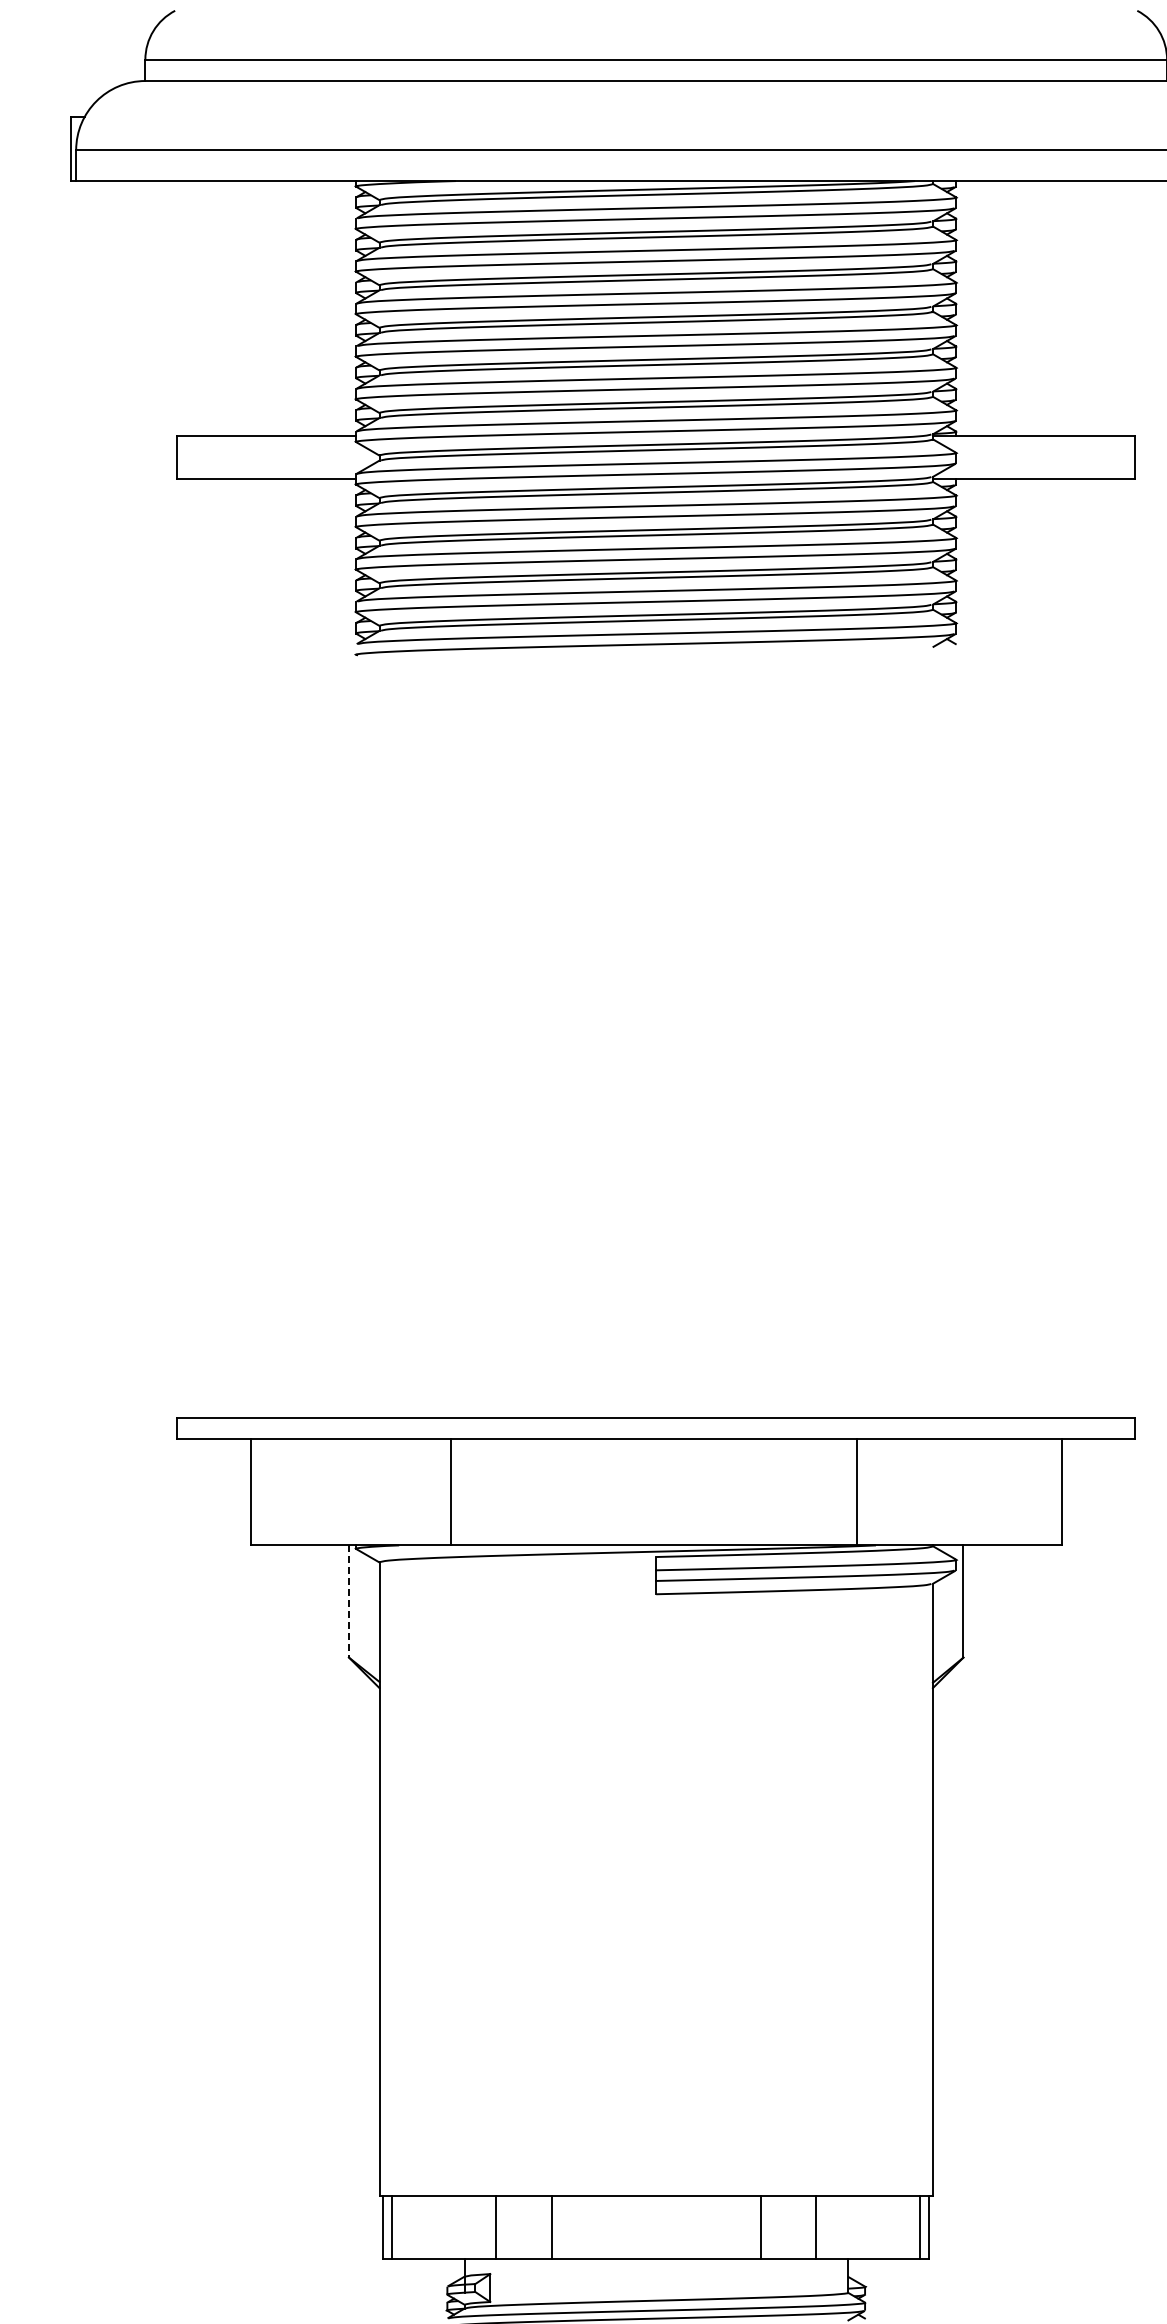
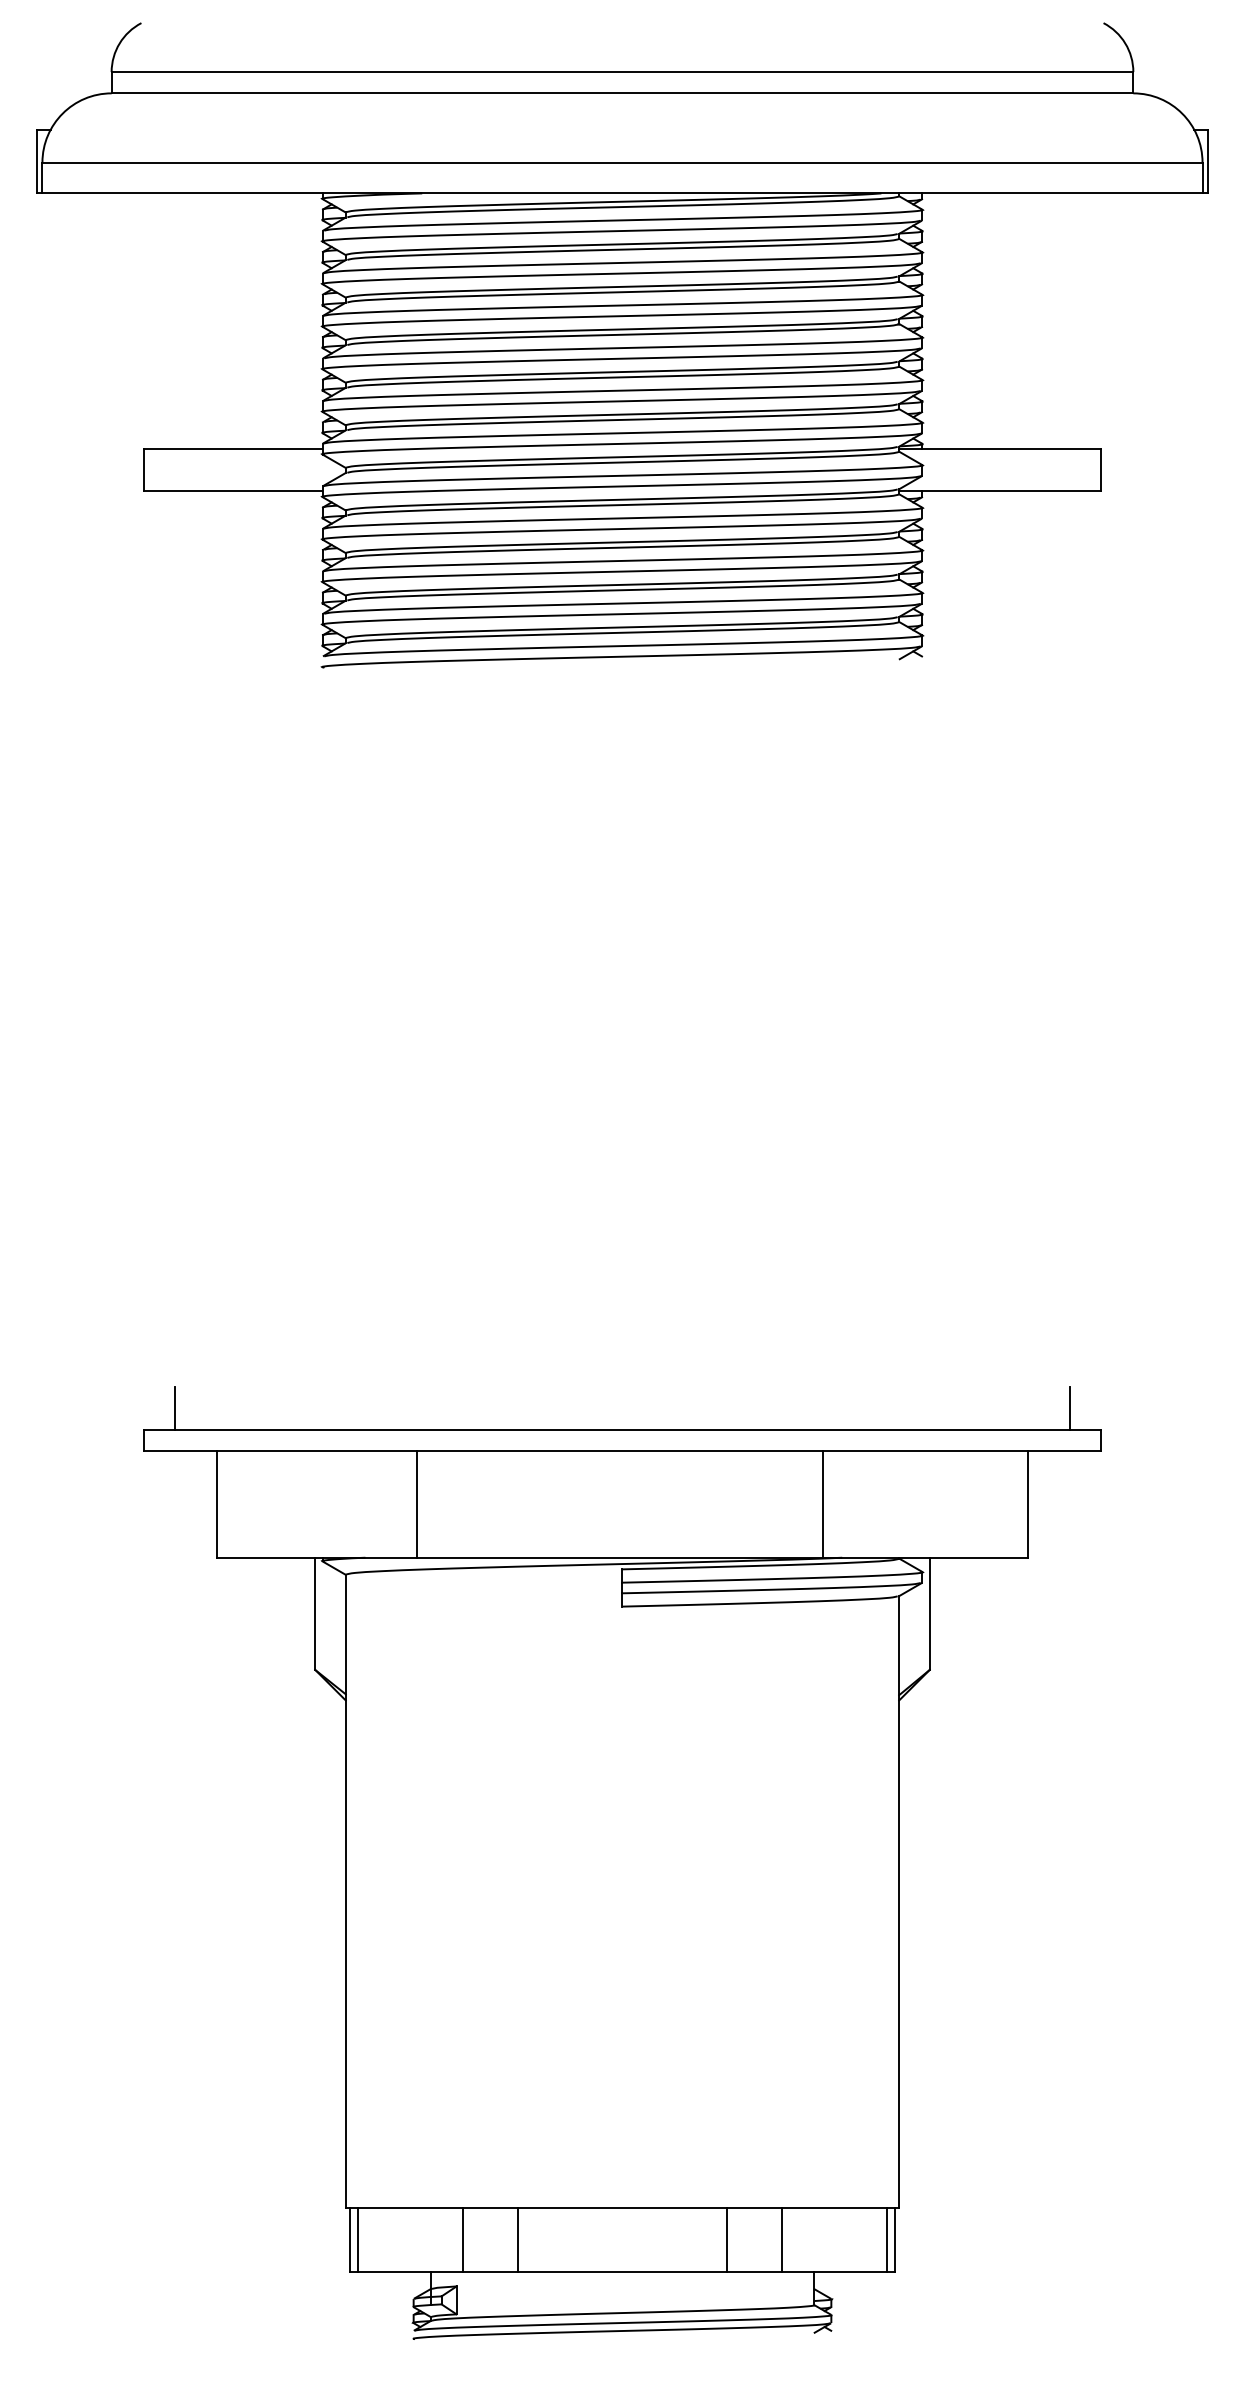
line: (209, 1396) -> (175, 1408), added
line: (1103, 1396) -> (1069, 1408), added
line: (349, 1602) -> (315, 1614), dashed -> solid

